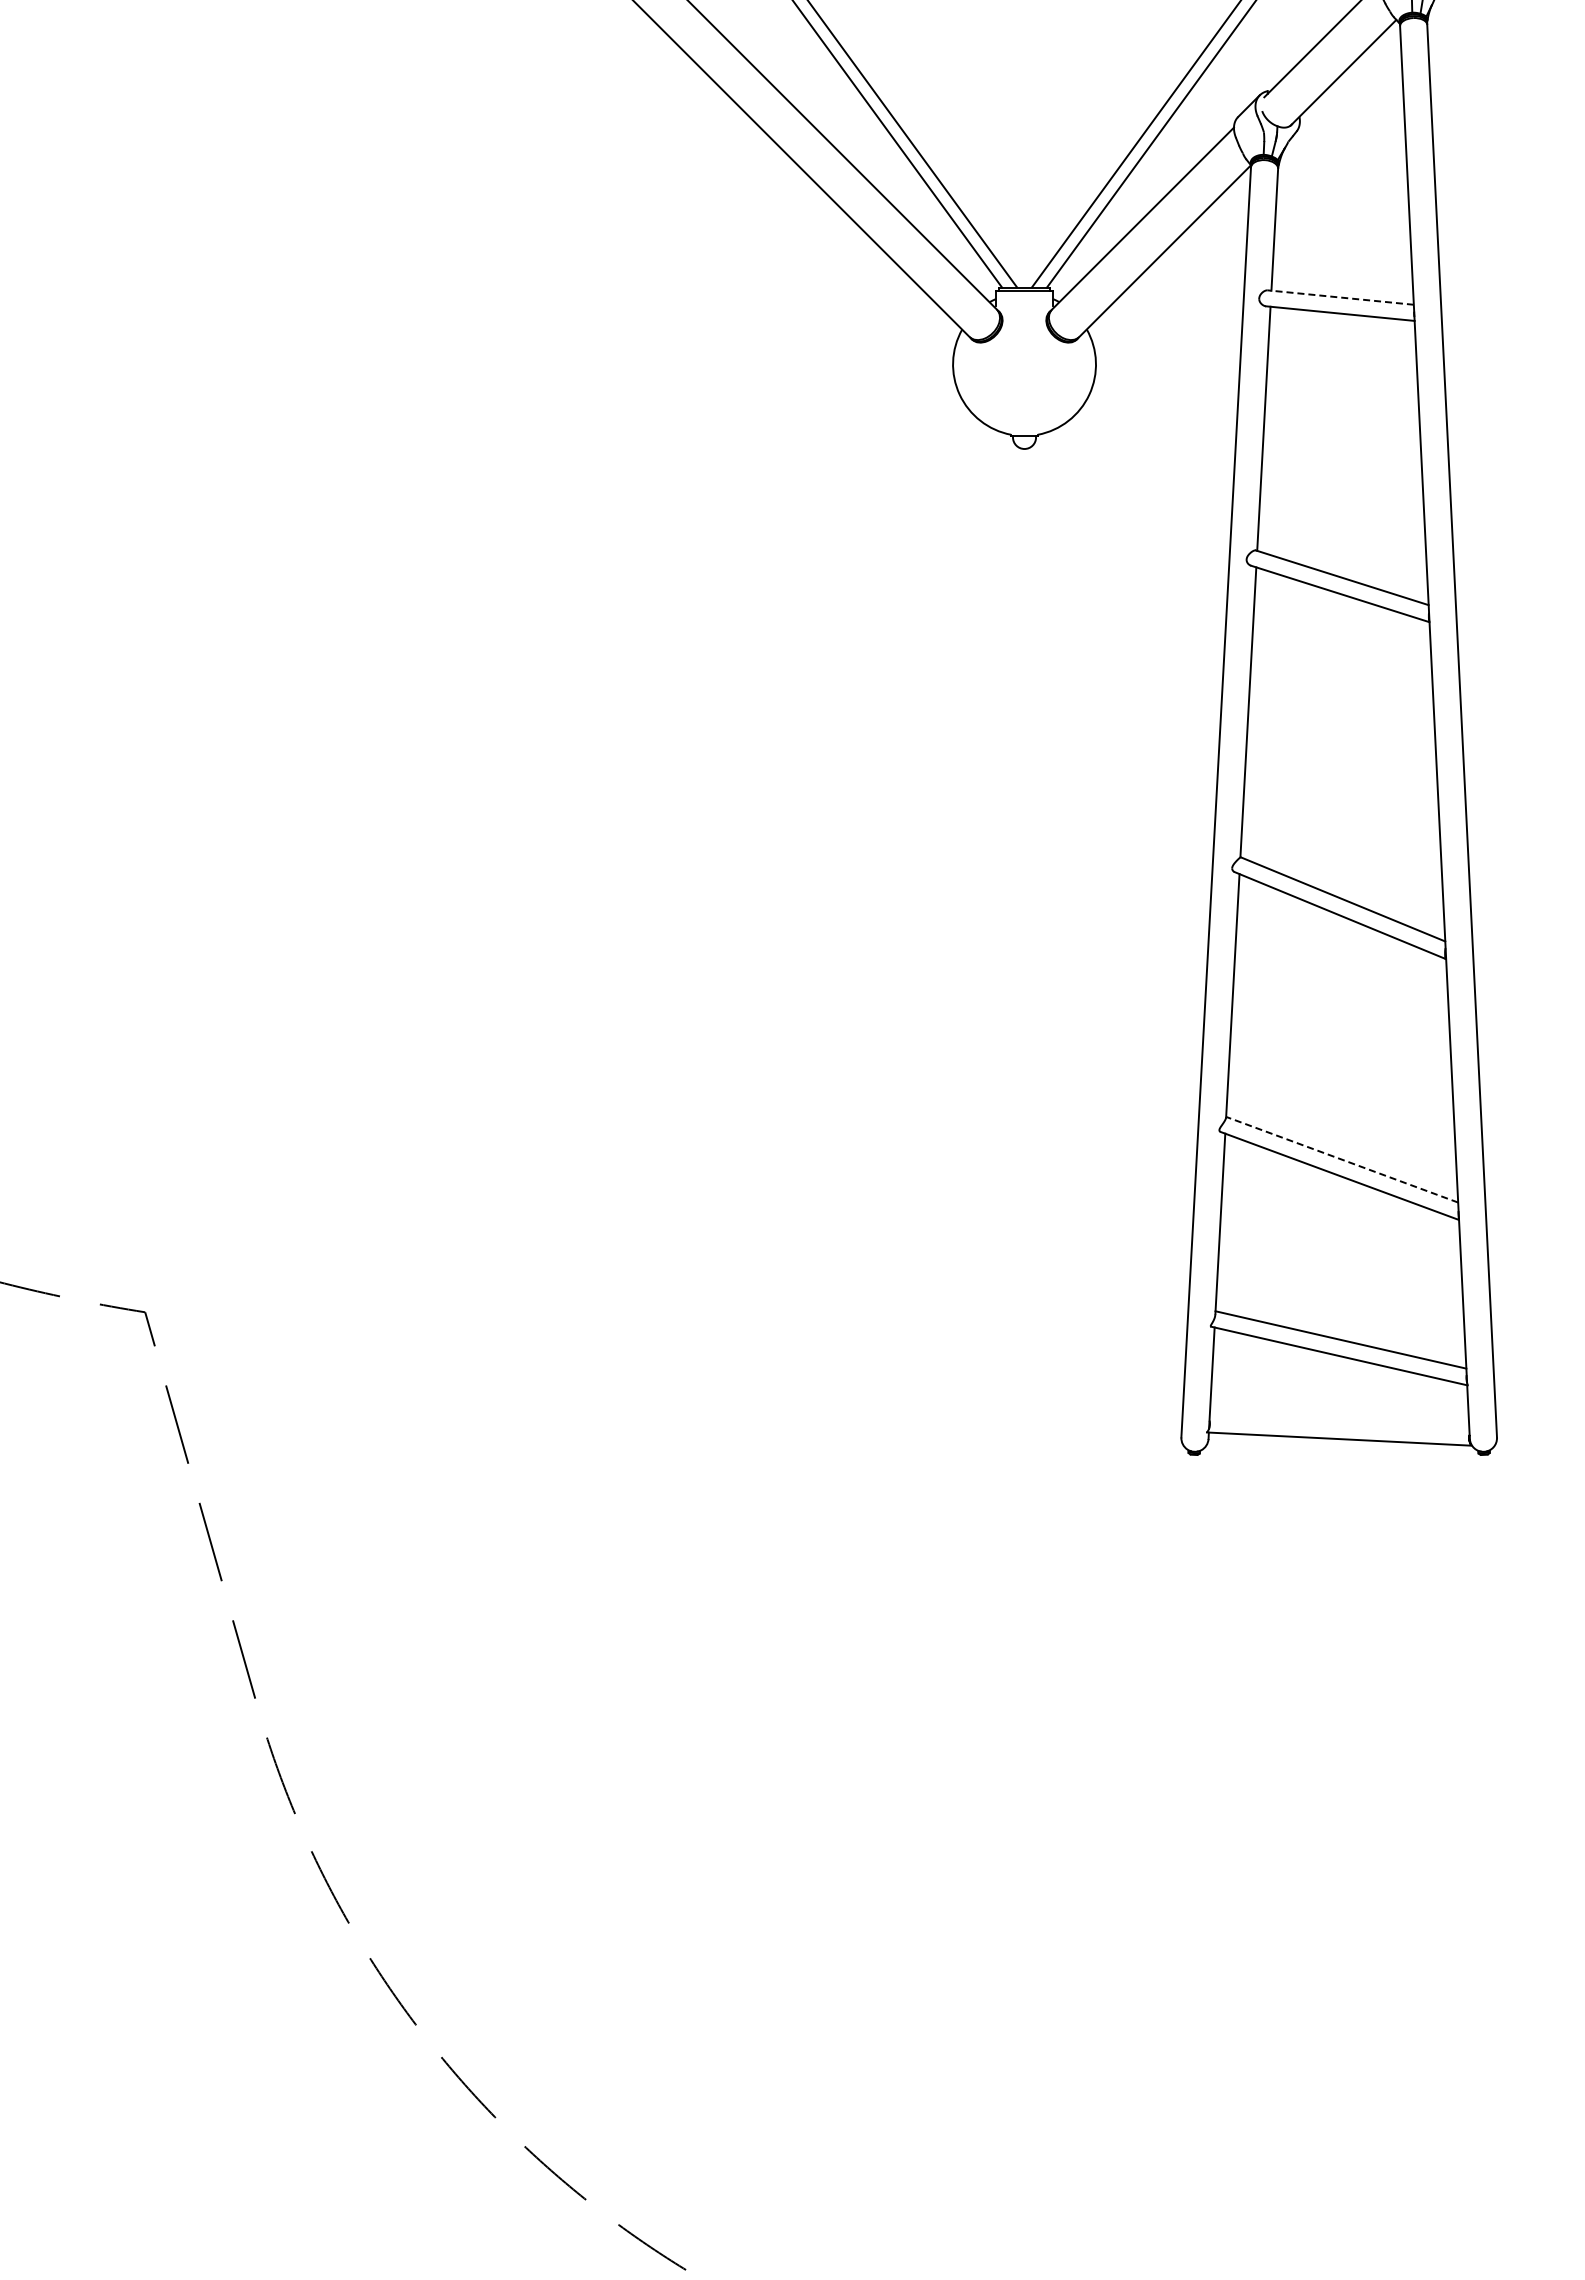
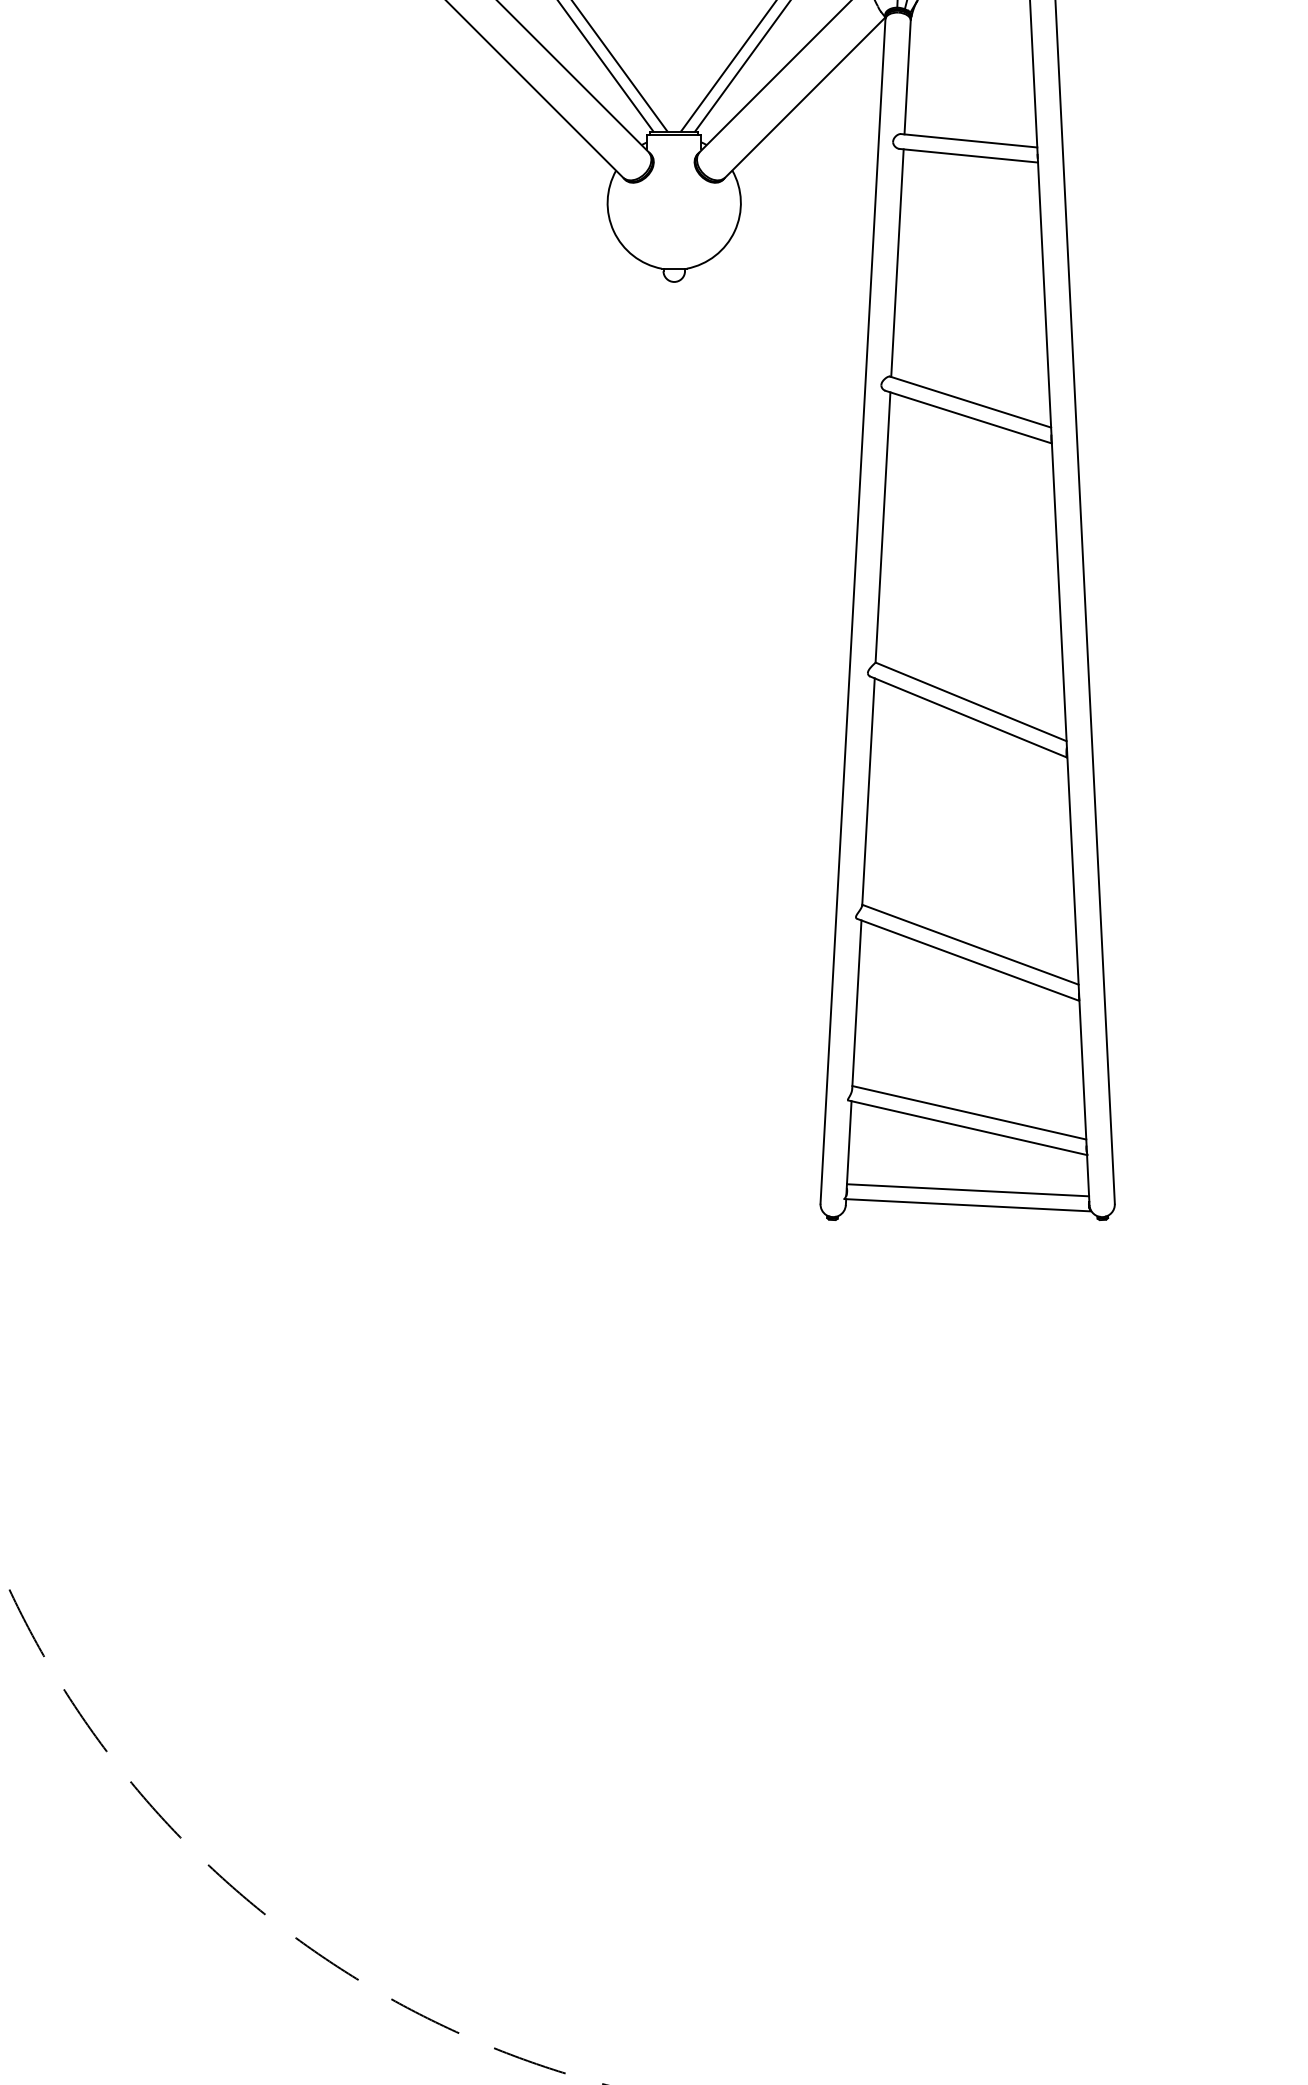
line: (1340, 297) -> (968, 140), dashed -> solid
line: (1342, 1159) -> (970, 944), dashed -> solid
line: (1339, 1422) -> (967, 1189), added

